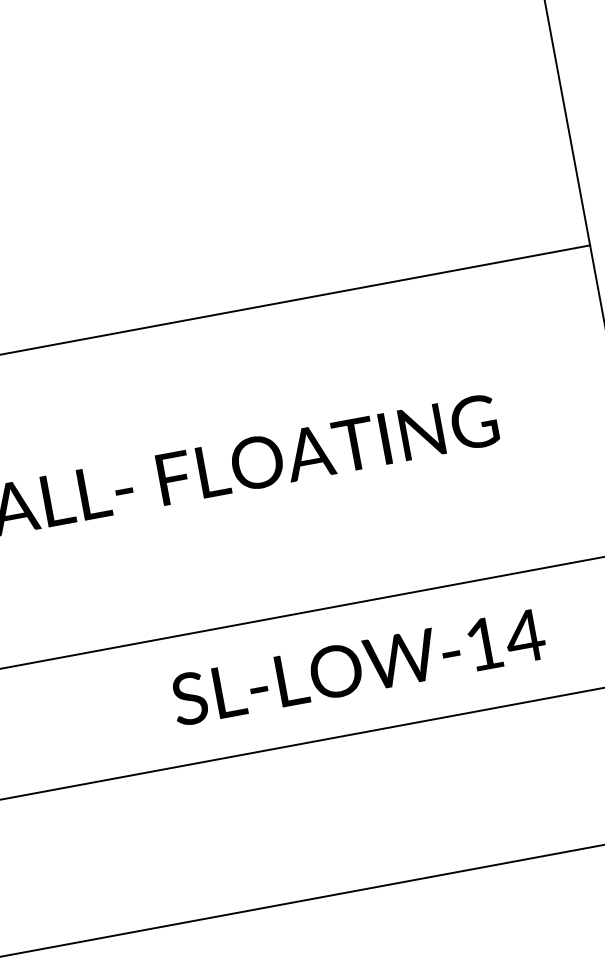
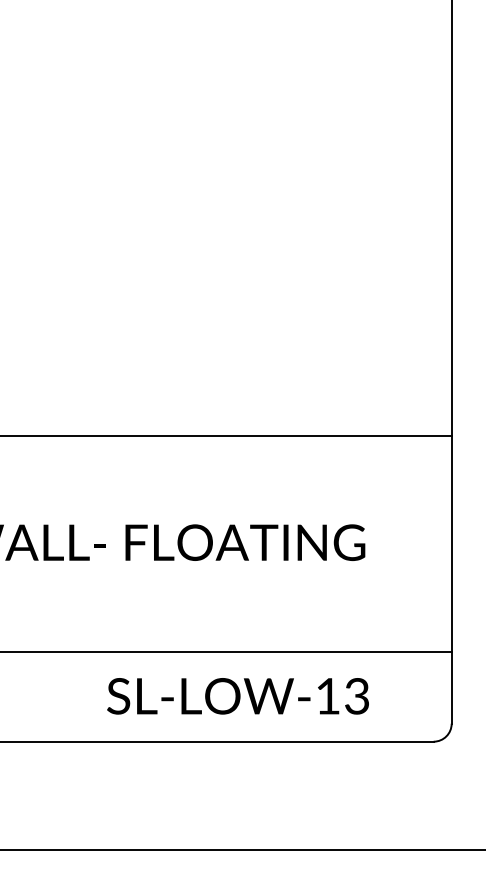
text: (524, 636) -> (356, 696), SL-LOW-14 -> SL-LOW-13

